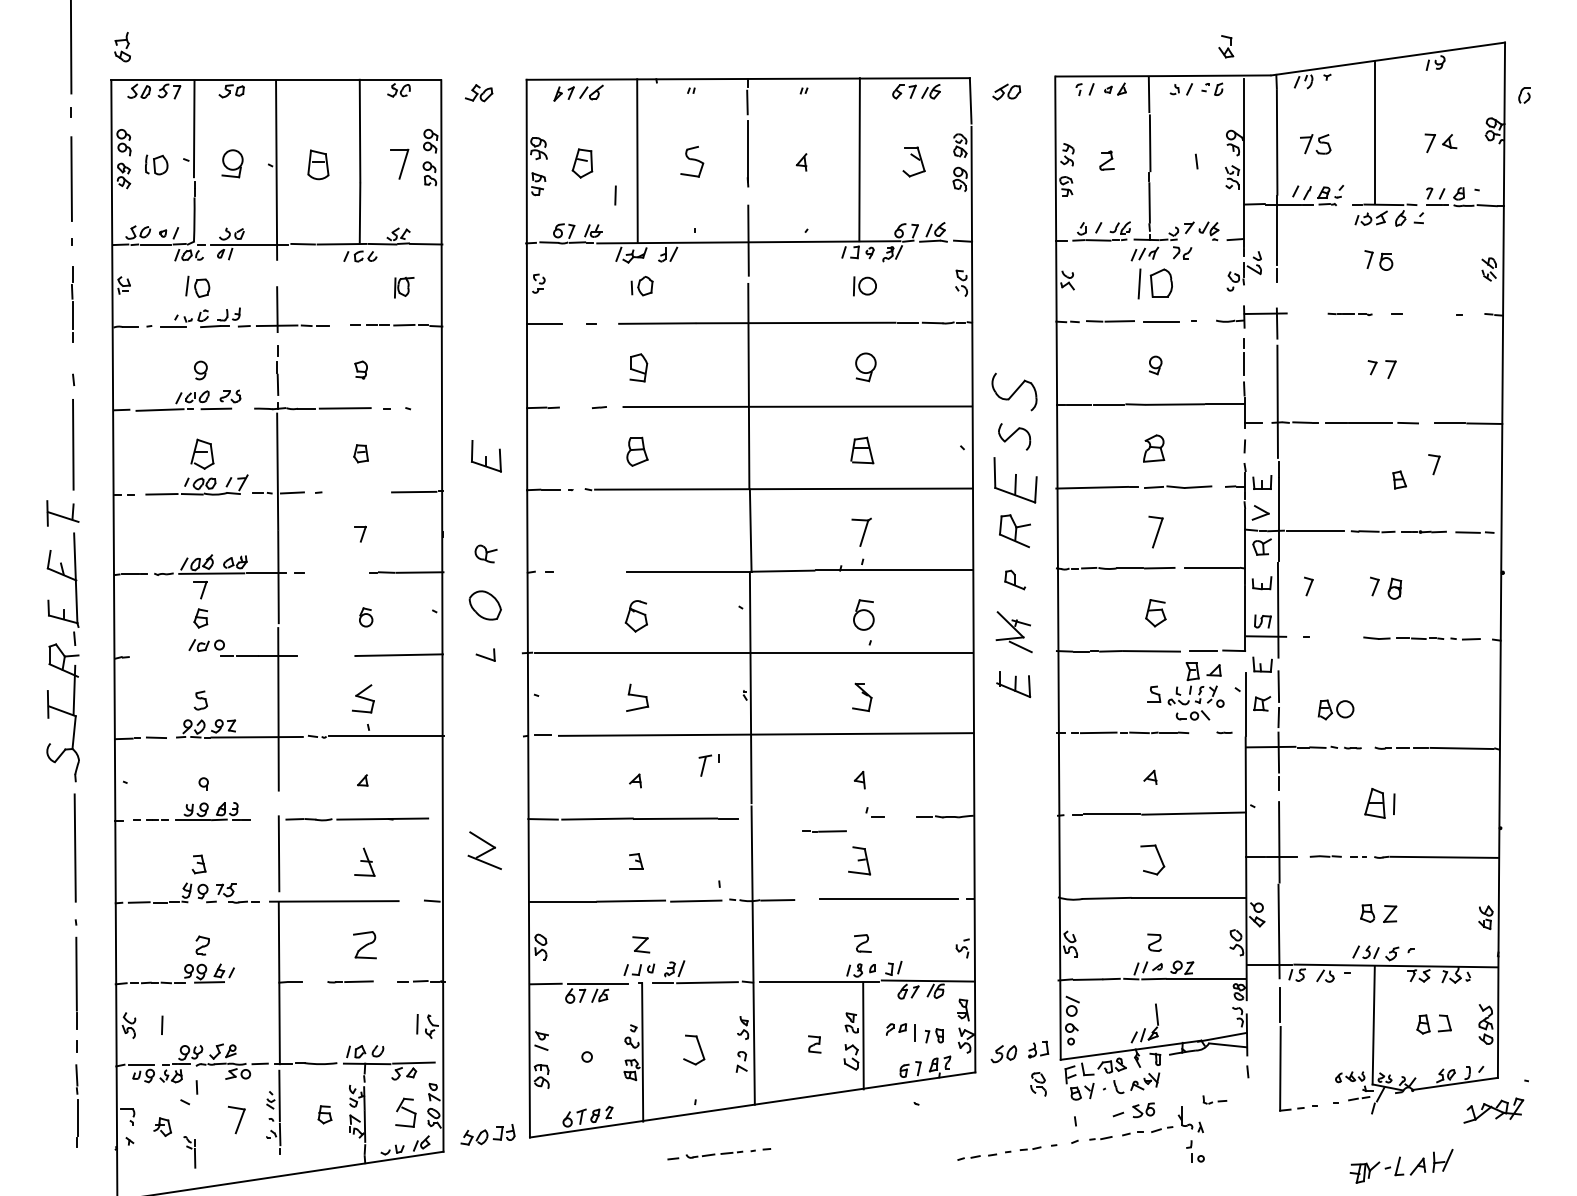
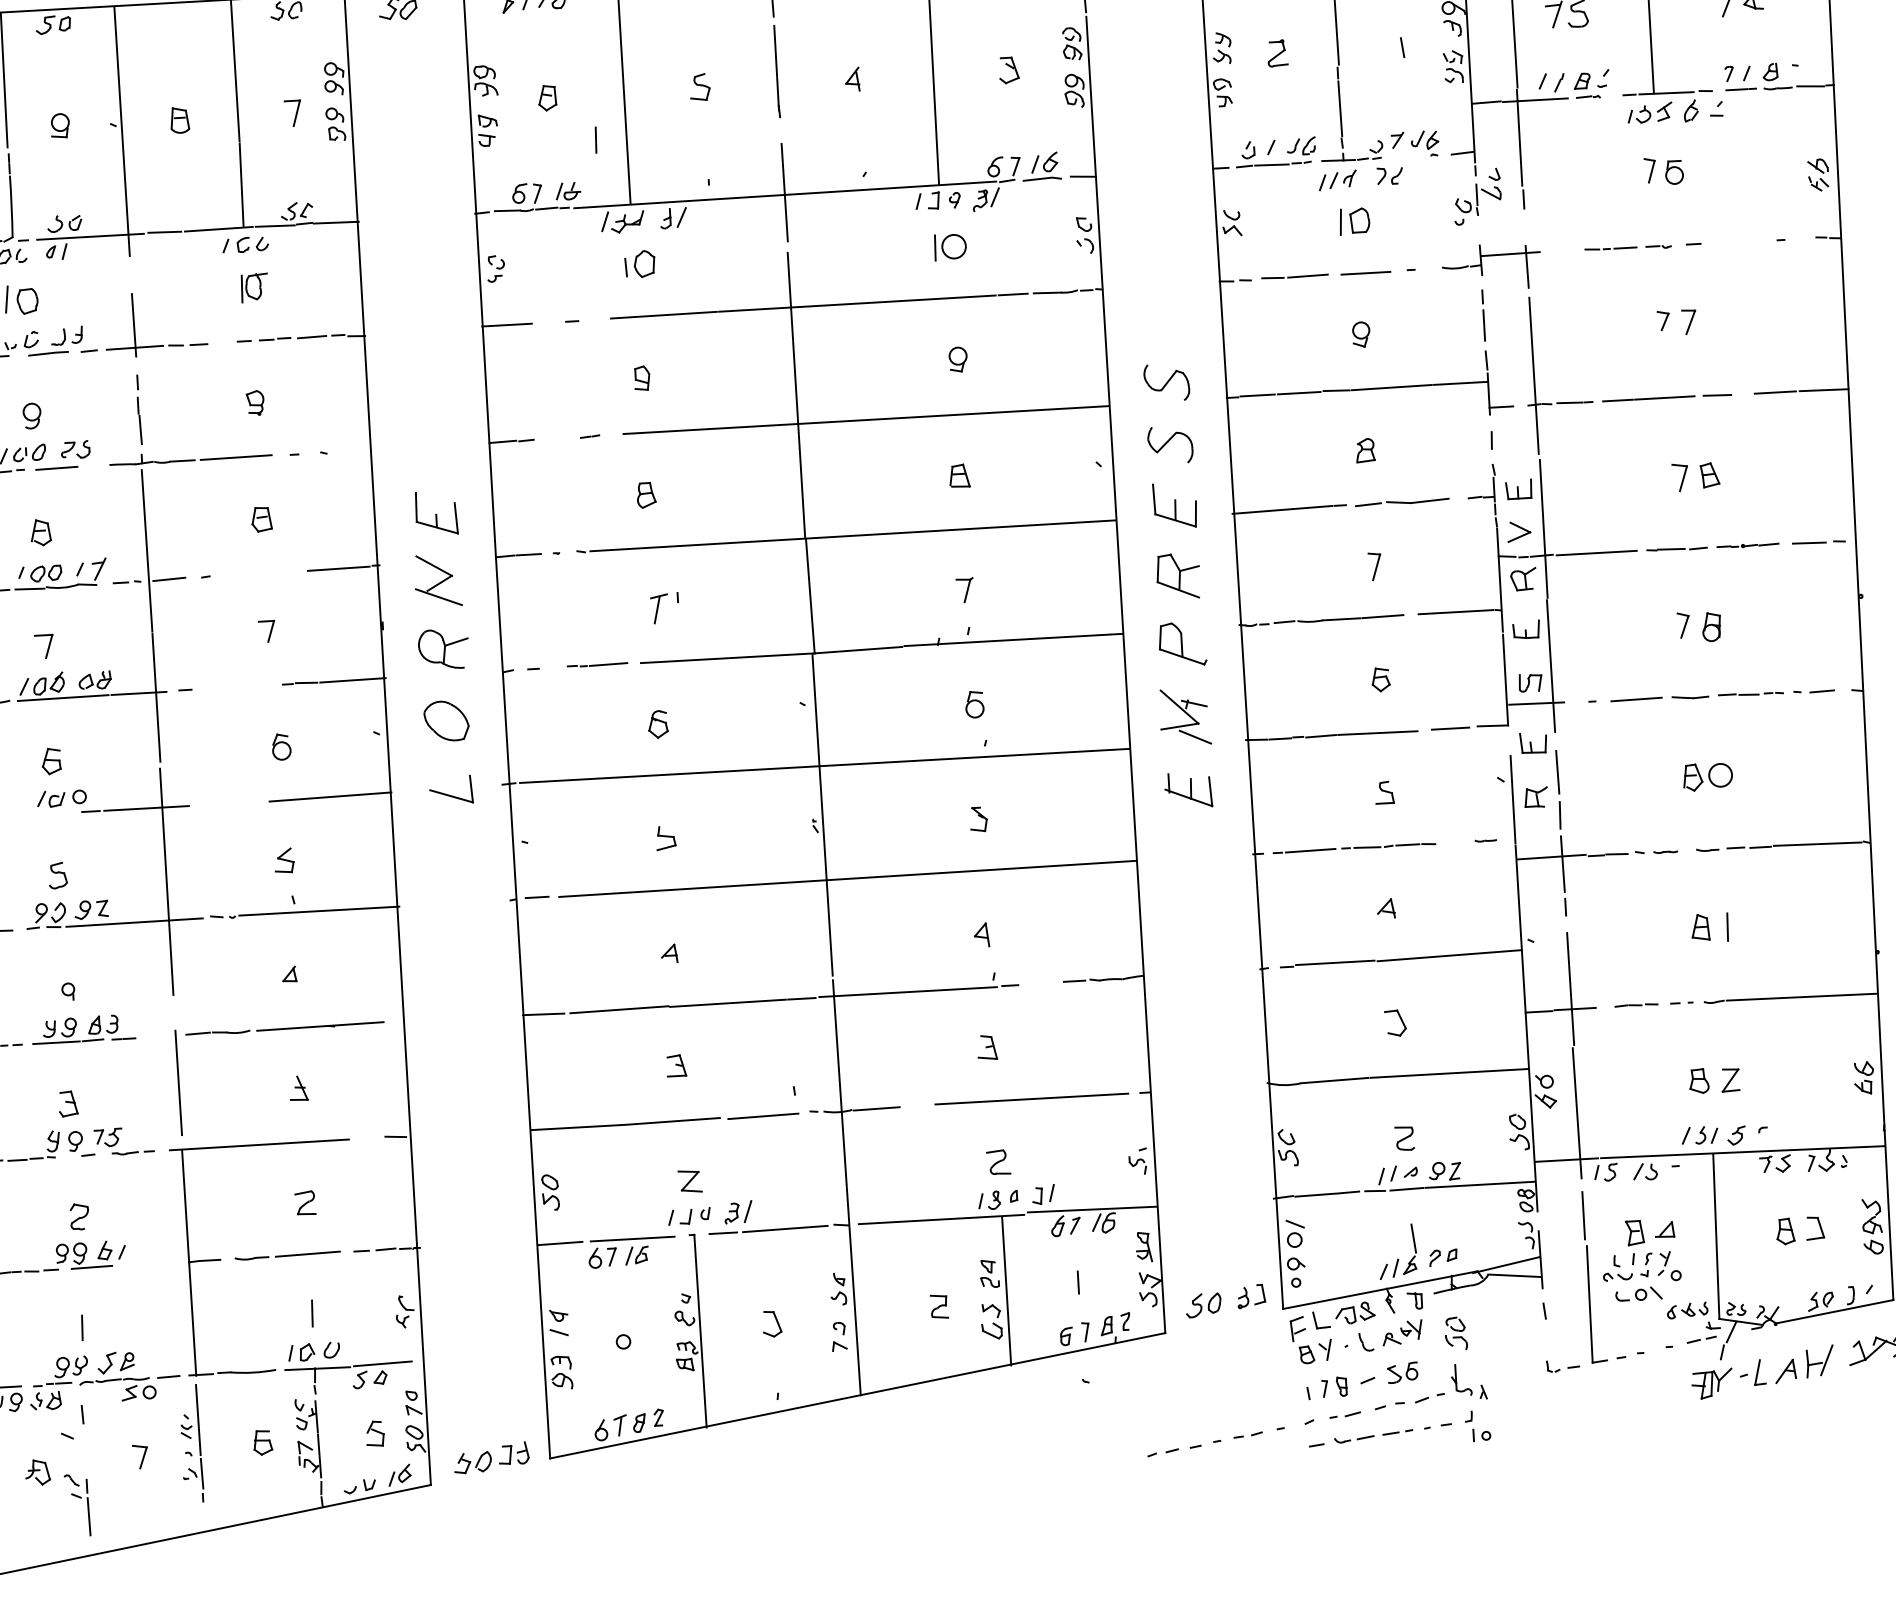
part: (691, 161) -> (699, 86), size x0.62
part: (913, 162) -> (1008, 70), size x0.62
part: (232, 163) -> (60, 125), size x0.62
part: (582, 163) -> (547, 98), size x0.62
part: (318, 164) -> (179, 120), size x0.62
part: (399, 164) -> (292, 113), size x0.62
part: (1155, 284) -> (1354, 221), size x0.62
part: (404, 287) -> (255, 287), moved
part: (1349, 314) -> (1627, 248), size x1.43
part: (866, 366) -> (958, 358), size x0.62
part: (639, 367) -> (642, 377), size x0.62
part: (1014, 391) -> (1166, 381), size x0.71
part: (1153, 448) -> (1364, 450), size x0.62
part: (862, 450) -> (959, 475), size x0.62
part: (637, 451) -> (646, 494), size x0.62
part: (202, 454) -> (41, 532), size x0.62
part: (1434, 464) -> (1680, 477), moved
part: (1015, 480) -> (1175, 505), size x0.71
part: (1156, 531) -> (1375, 565), size x0.62
part: (861, 532) -> (964, 590), size x0.62
part: (485, 553) -> (442, 648), size x1.67
part: (1014, 579) -> (1181, 643), size x1.67
part: (1308, 586) -> (1591, 630), removed
part: (200, 590) -> (44, 647), moved
part: (1155, 613) -> (1380, 680), size x0.62
part: (864, 614) -> (975, 704), size x0.62
part: (636, 616) -> (657, 724), size x0.62
line: (1338, 637) -> (1637, 699), added
part: (485, 654) -> (450, 789), size x1.67
part: (1195, 691) -> (1640, 1260), moved
part: (862, 696) -> (978, 818), size x0.62
part: (363, 698) -> (284, 860), size x0.62
part: (637, 698) -> (665, 838), size x0.62
part: (1335, 709) -> (1707, 776), moved
part: (708, 765) -> (664, 608), moved
part: (1374, 803) -> (1700, 927), size x0.62
line: (804, 817) -> (907, 991), added
line: (824, 831) -> (597, 665), moved
part: (484, 850) -> (437, 580), moved
part: (1152, 859) -> (1395, 1022), size x0.62
part: (858, 860) -> (986, 1047), size x0.62
part: (364, 862) -> (298, 1088), size x0.62
part: (364, 944) -> (304, 1202), size x0.62
part: (350, 981) -> (288, 1255), size x1.67
line: (162, 1024) -> (82, 1326), moved
line: (417, 1024) -> (312, 1313), moved
part: (896, 1029) -> (1443, 1257), moved
part: (934, 1035) -> (1334, 1386), moved
part: (694, 1050) -> (772, 1324), size x0.62
part: (1038, 1084) -> (1456, 1333), moved
part: (1214, 1099) -> (1562, 1365), moved
part: (405, 1112) -> (374, 1433), size x0.62
part: (236, 1119) -> (140, 1456), size x0.62
part: (189, 1152) -> (77, 1505), size x1.43
part: (719, 1154) -> (1380, 1435), moved
part: (1401, 1166) -> (1762, 1372), moved

